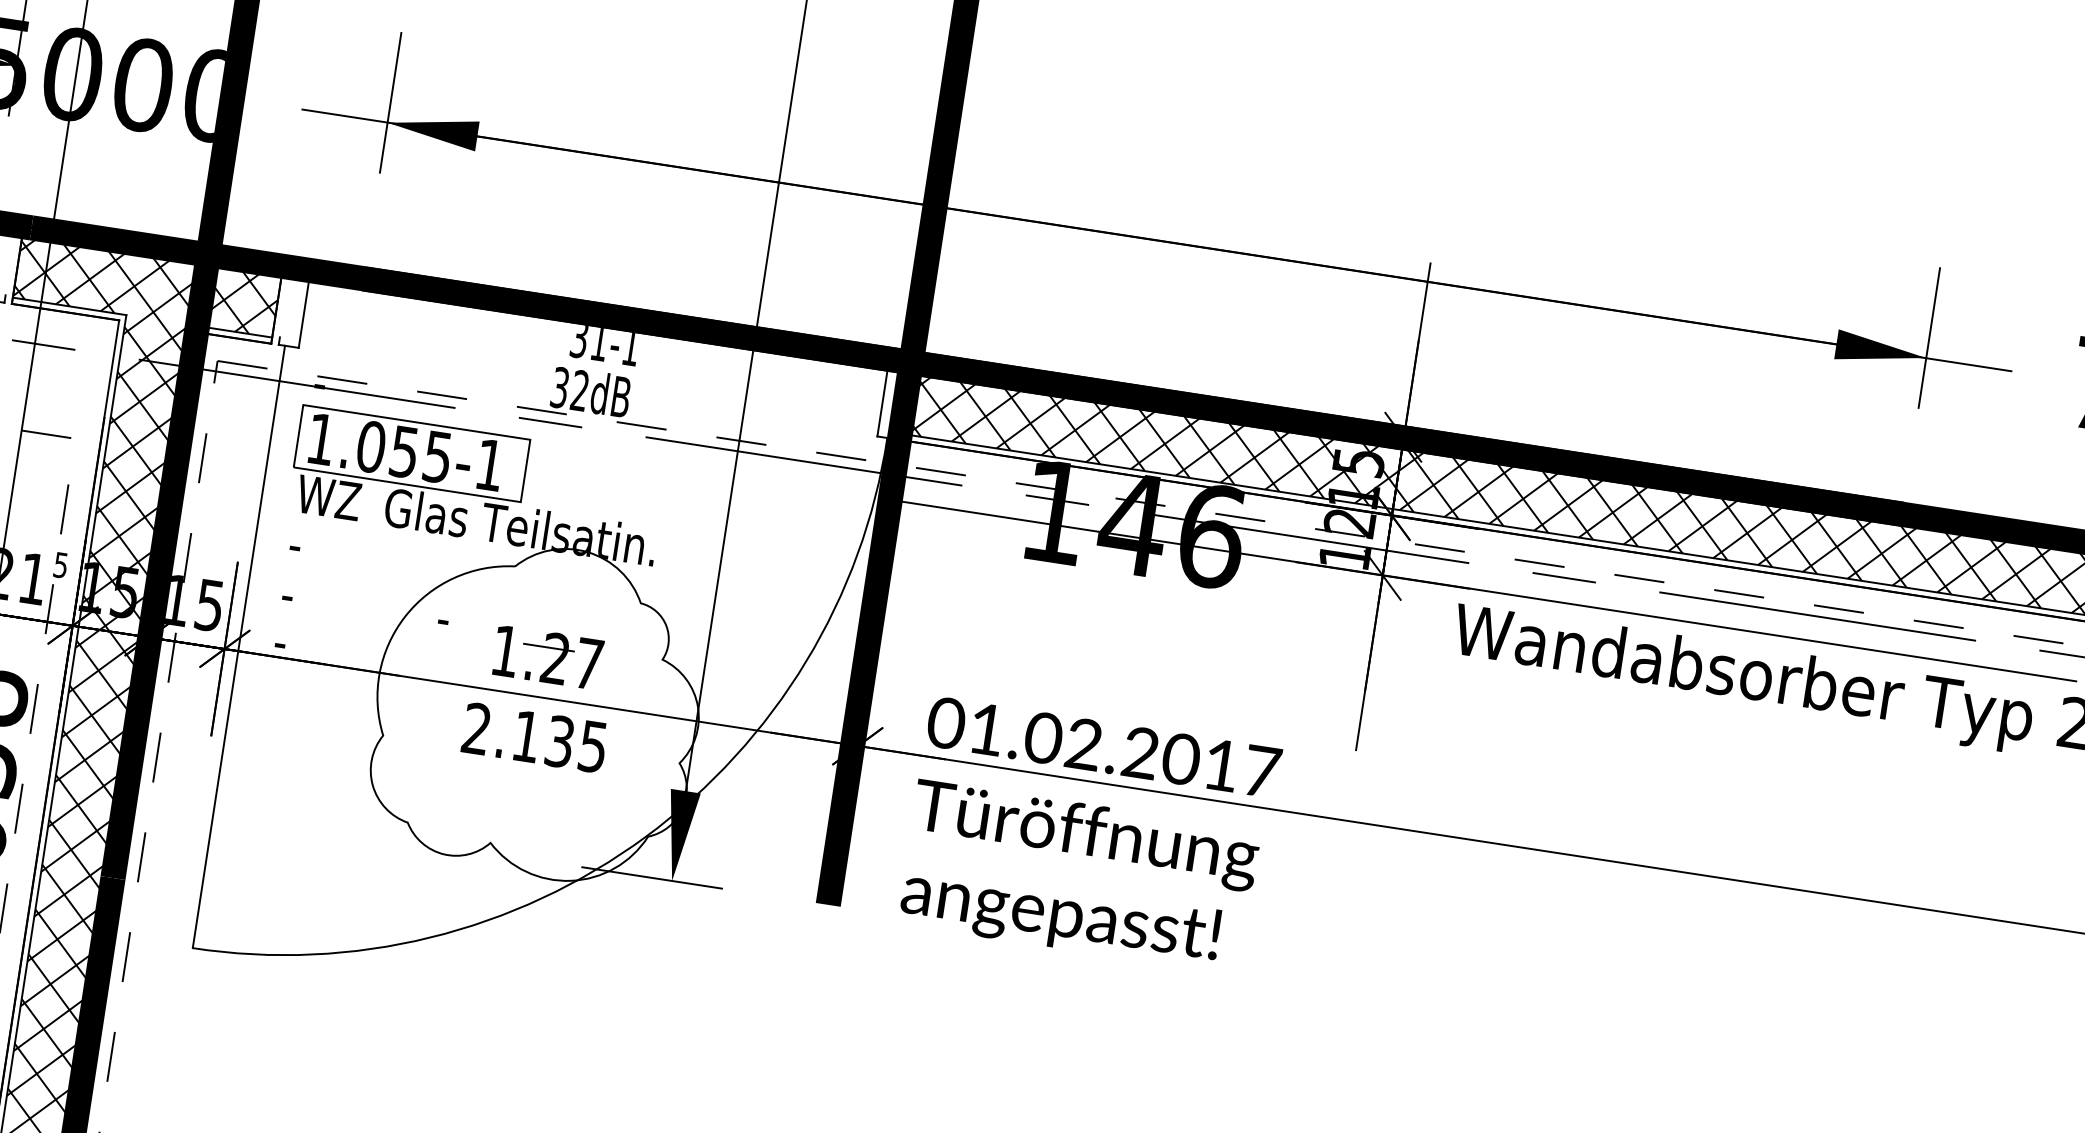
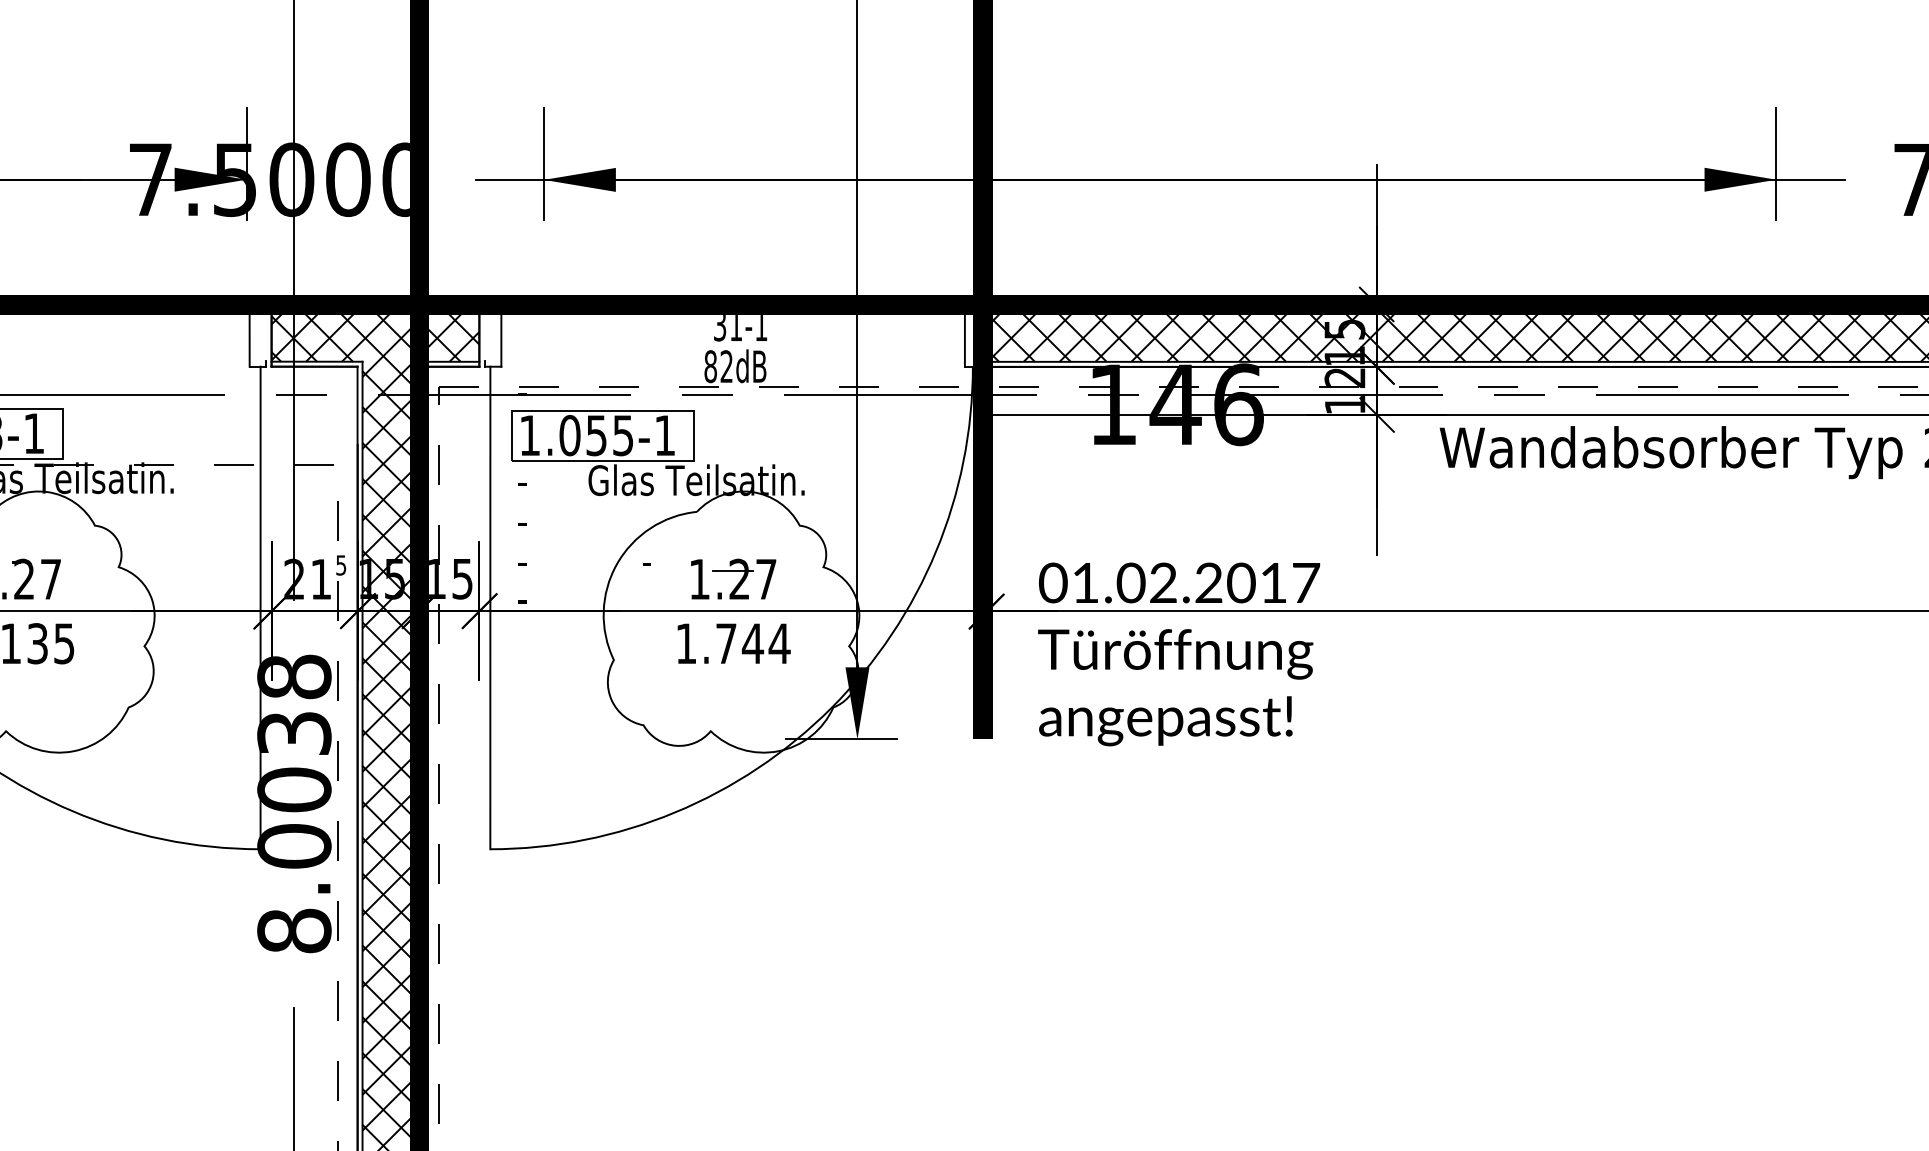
text: (559, 387) -> (710, 366), 32dB -> 82dB
text: (328, 497) -> (542, 480), WZ -> -
text: (535, 737) -> (733, 643), 2.135 -> 1.744

